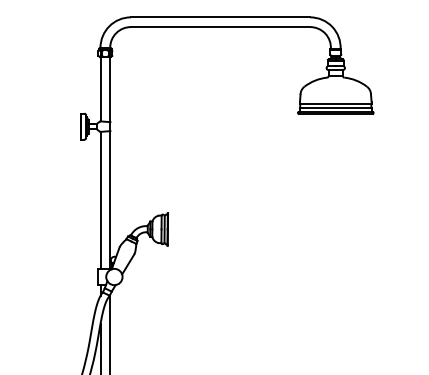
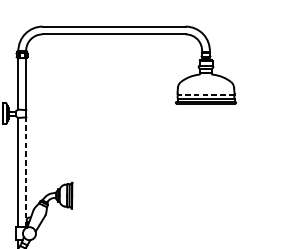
line: (335, 103) -> (205, 95), solid -> dashed
line: (110, 200) -> (26, 172), solid -> dashed

